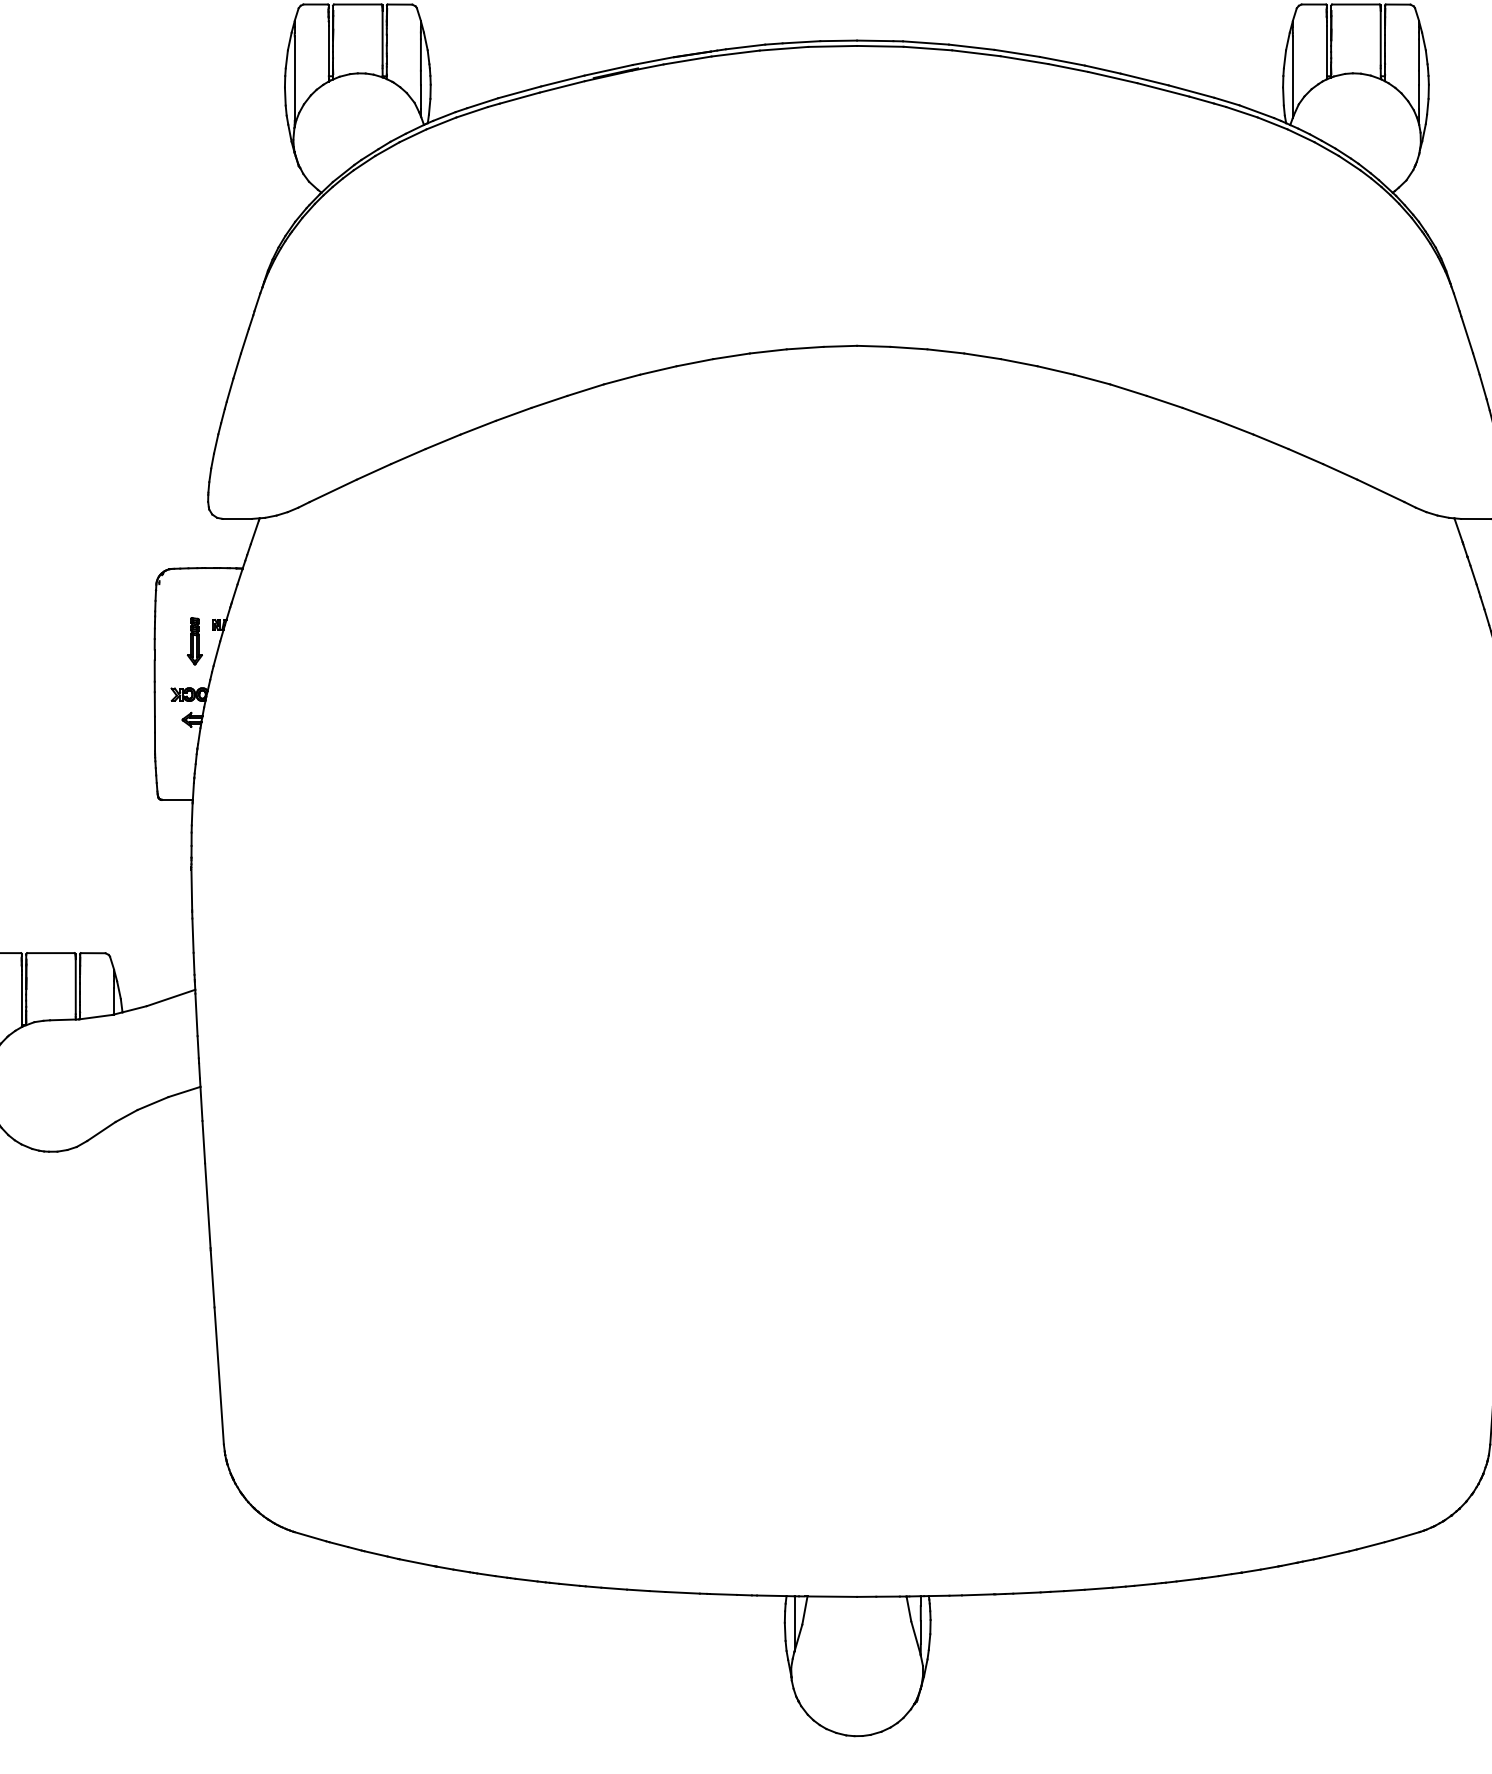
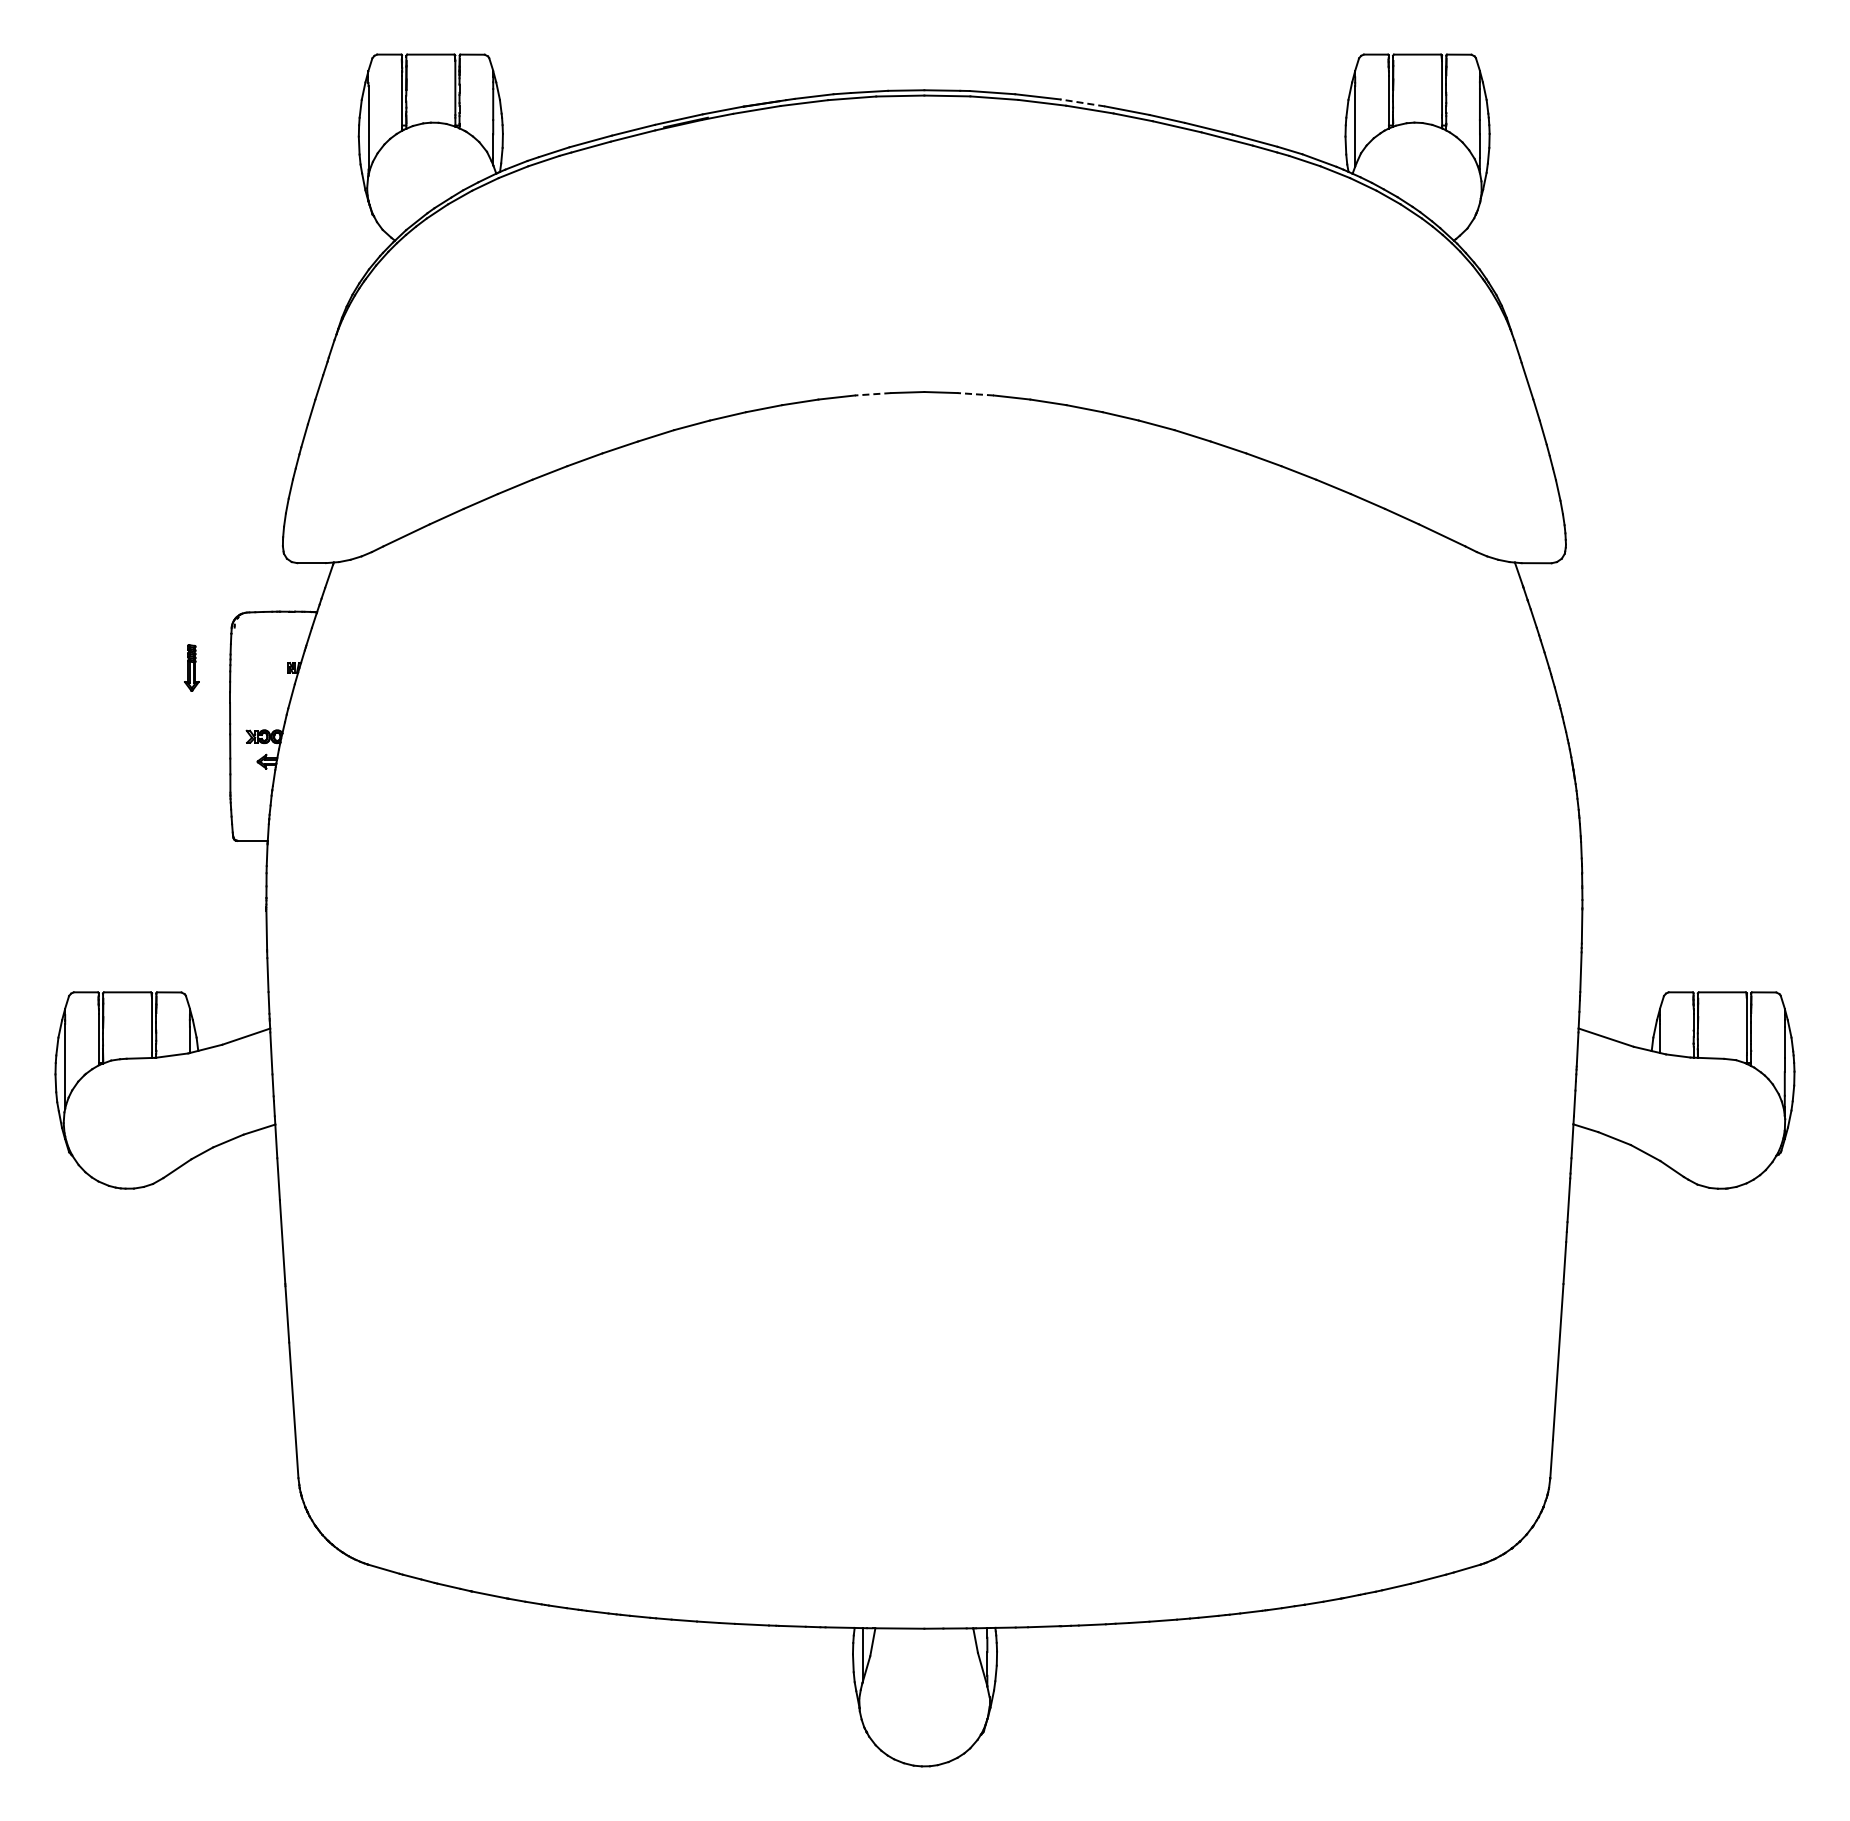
line: (1017, 52) -> (1082, 102), solid -> dashed
line: (804, 348) -> (872, 394), solid -> dashed
line: (908, 348) -> (975, 394), solid -> dashed
part: (194, 640) -> (191, 667), moved

